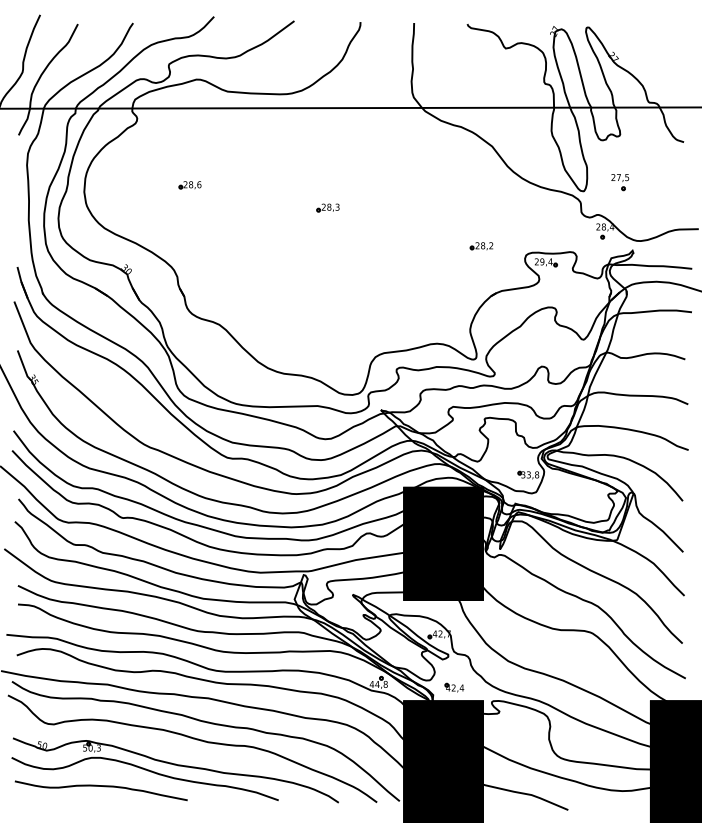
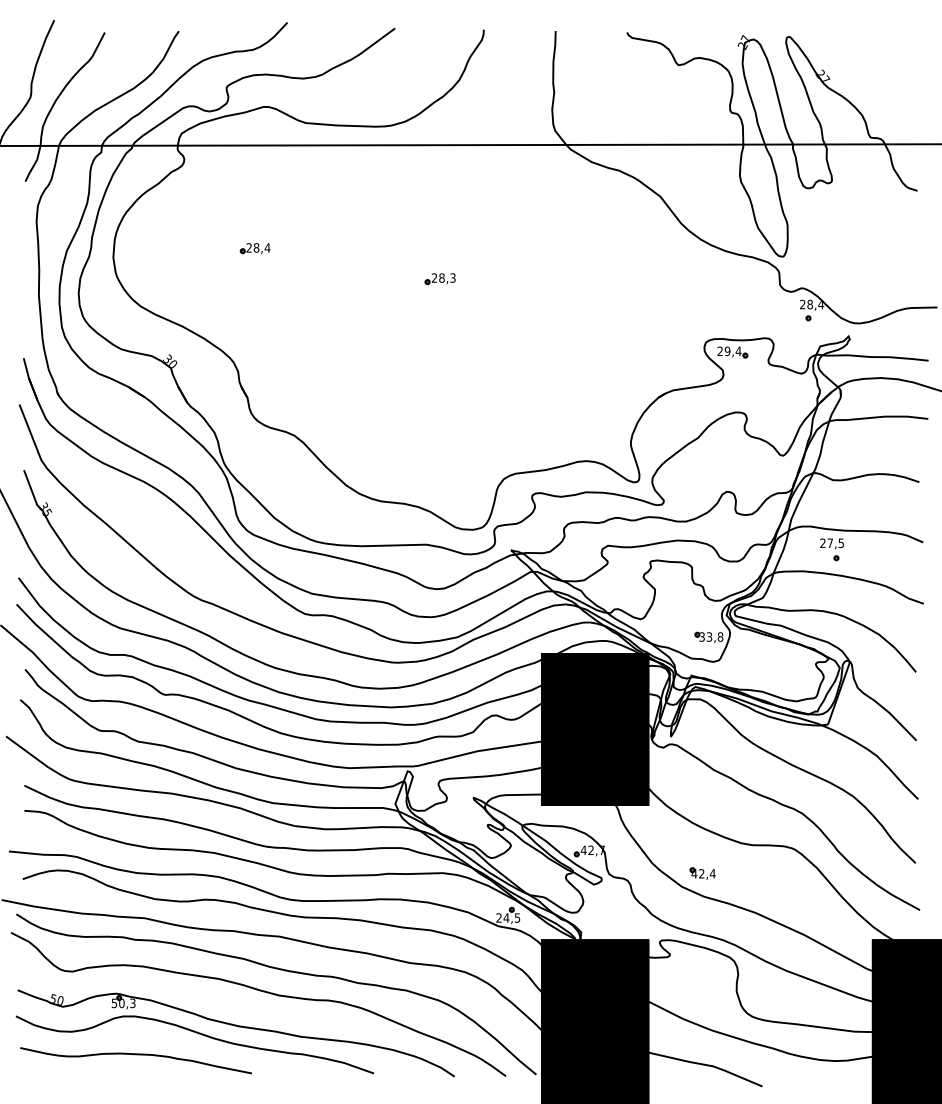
part: (619, 182) -> (831, 549), moved
text: (199, 184) -> (267, 247), 28,6 -> 28,4
part: (481, 246) -> (645, 330), removed
text: (378, 684) -> (508, 917), 44,8 -> 24,5
part: (454, 687) -> (702, 873), moved

